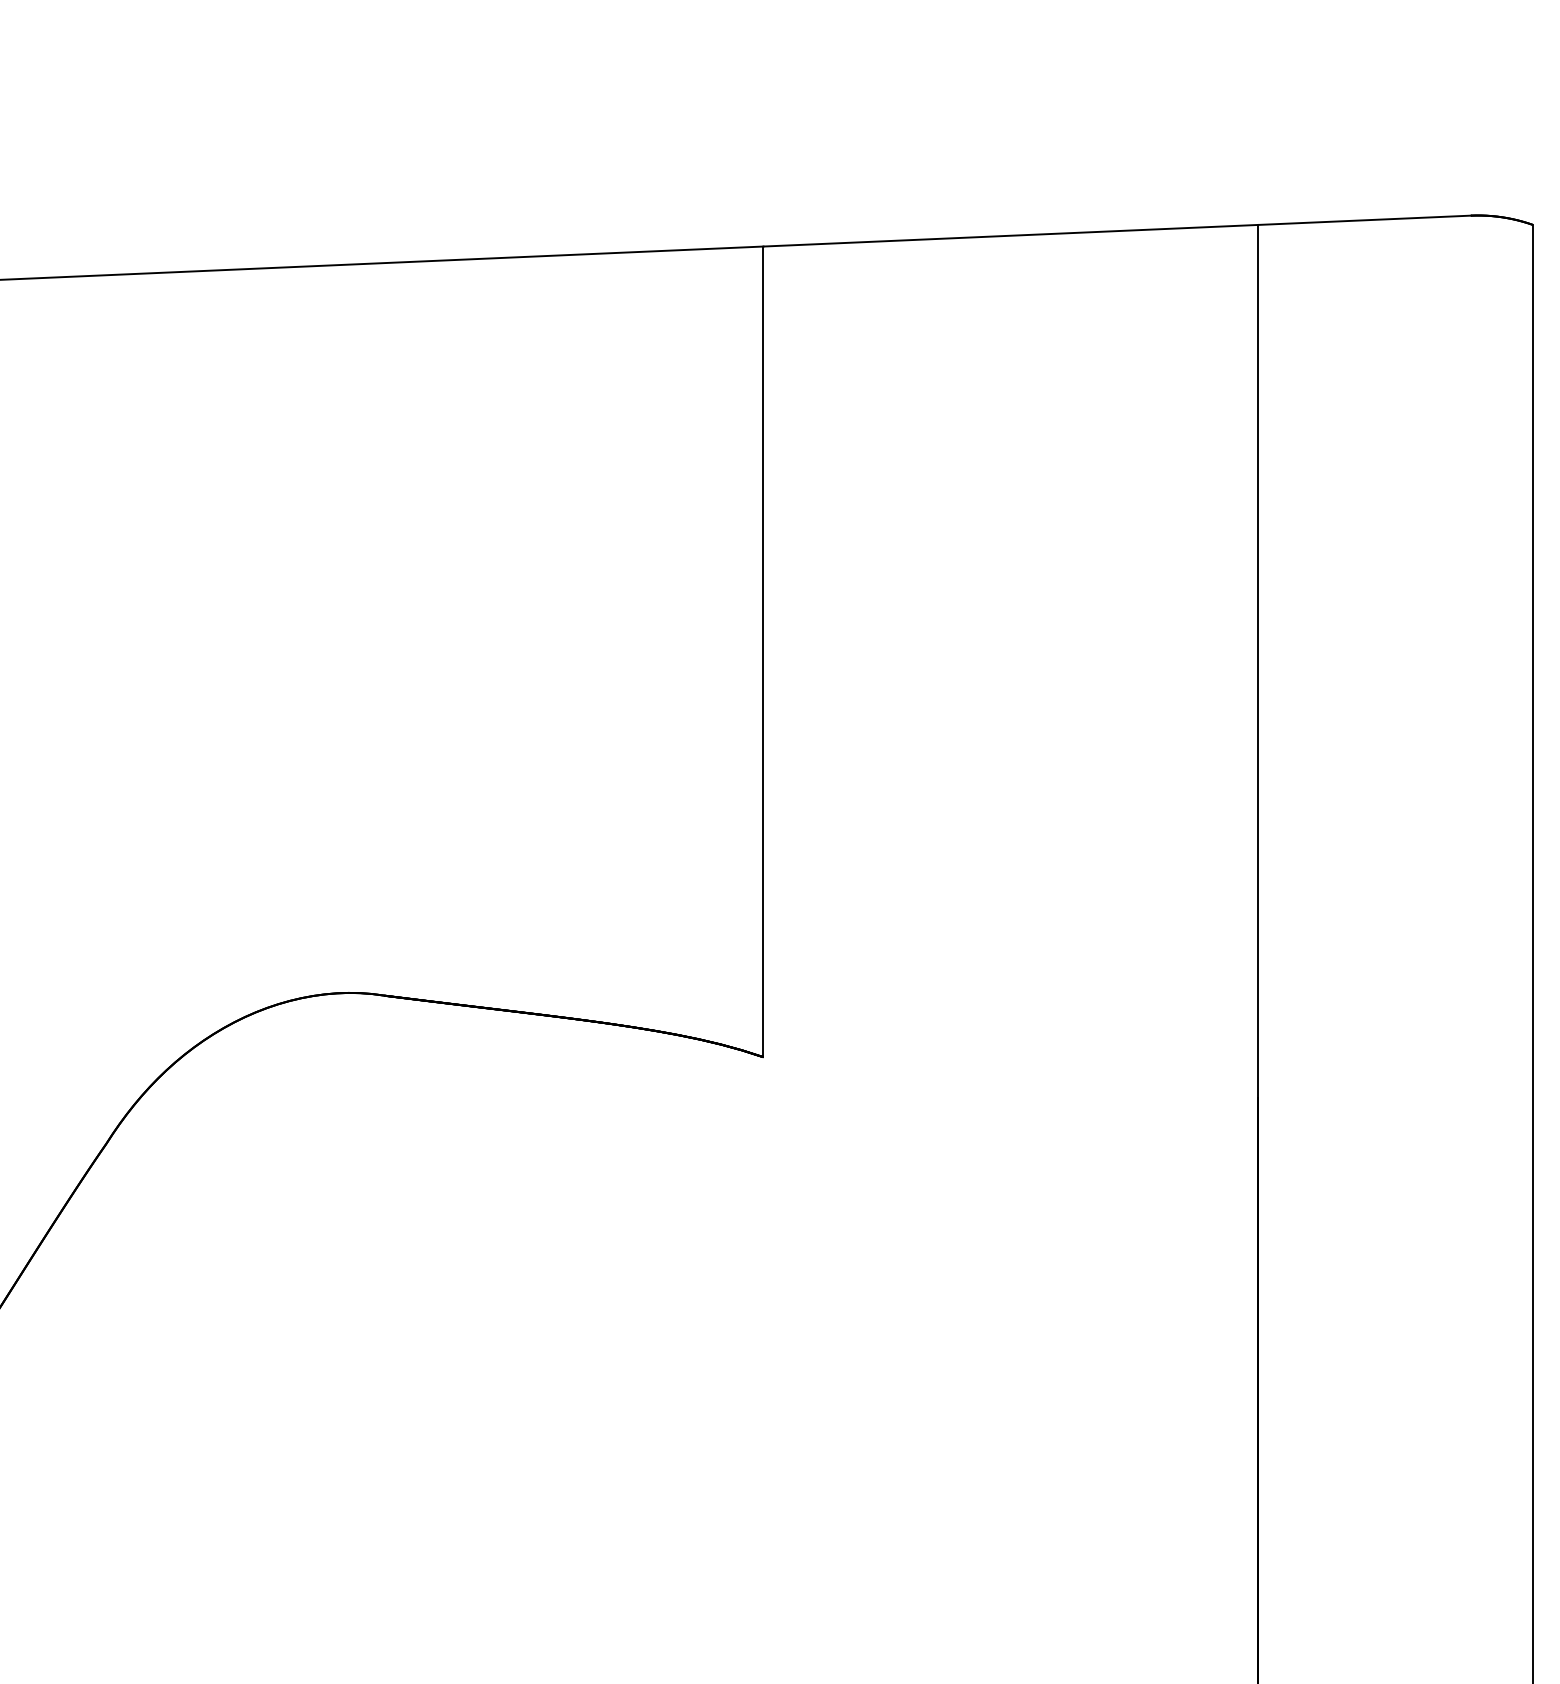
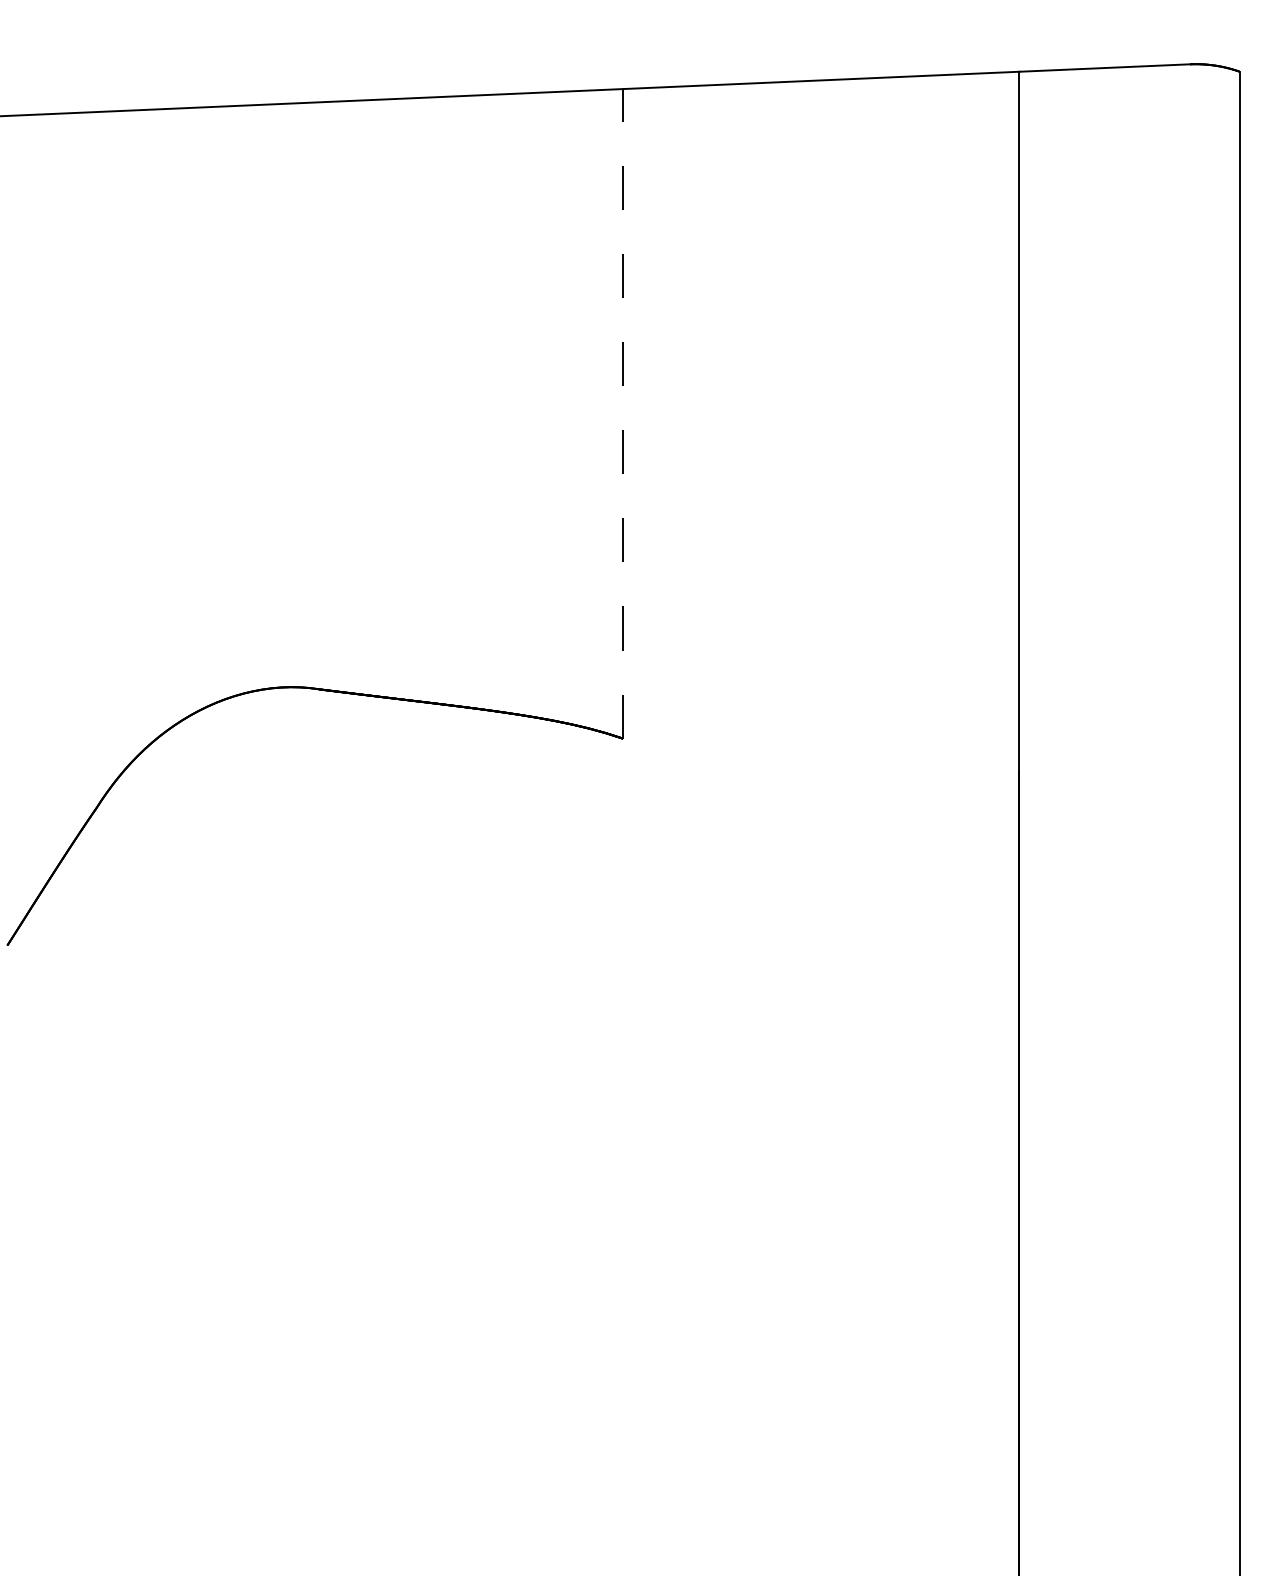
line: (763, 651) -> (623, 413), solid -> dashed

